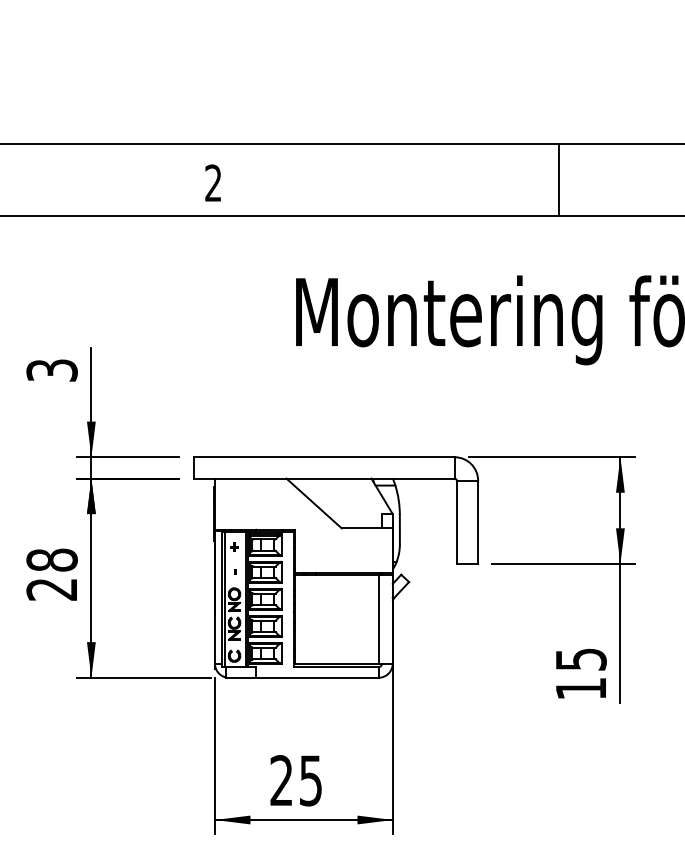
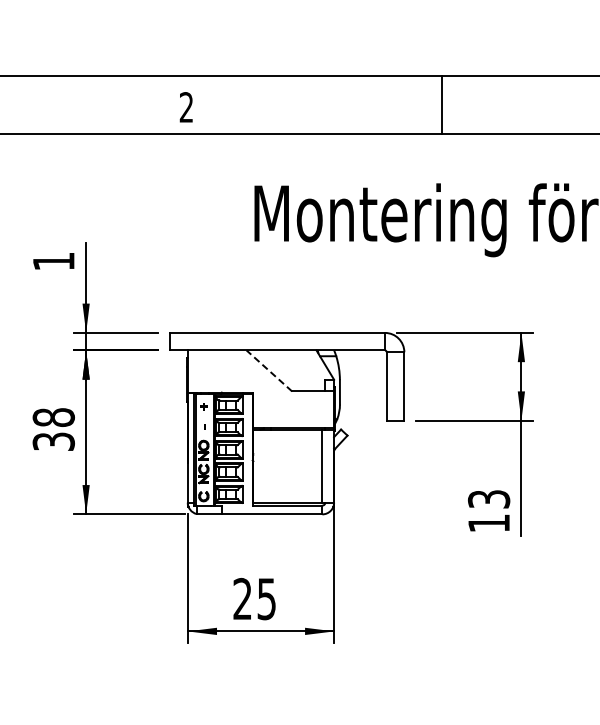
line: (558, 179) -> (442, 104), moved
text: (51, 370) -> (53, 261), 3 -> 1
line: (314, 502) -> (269, 370), solid -> dashed
text: (51, 589) -> (53, 441), 28 -> 38
text: (580, 659) -> (488, 499), 15 -> 13

